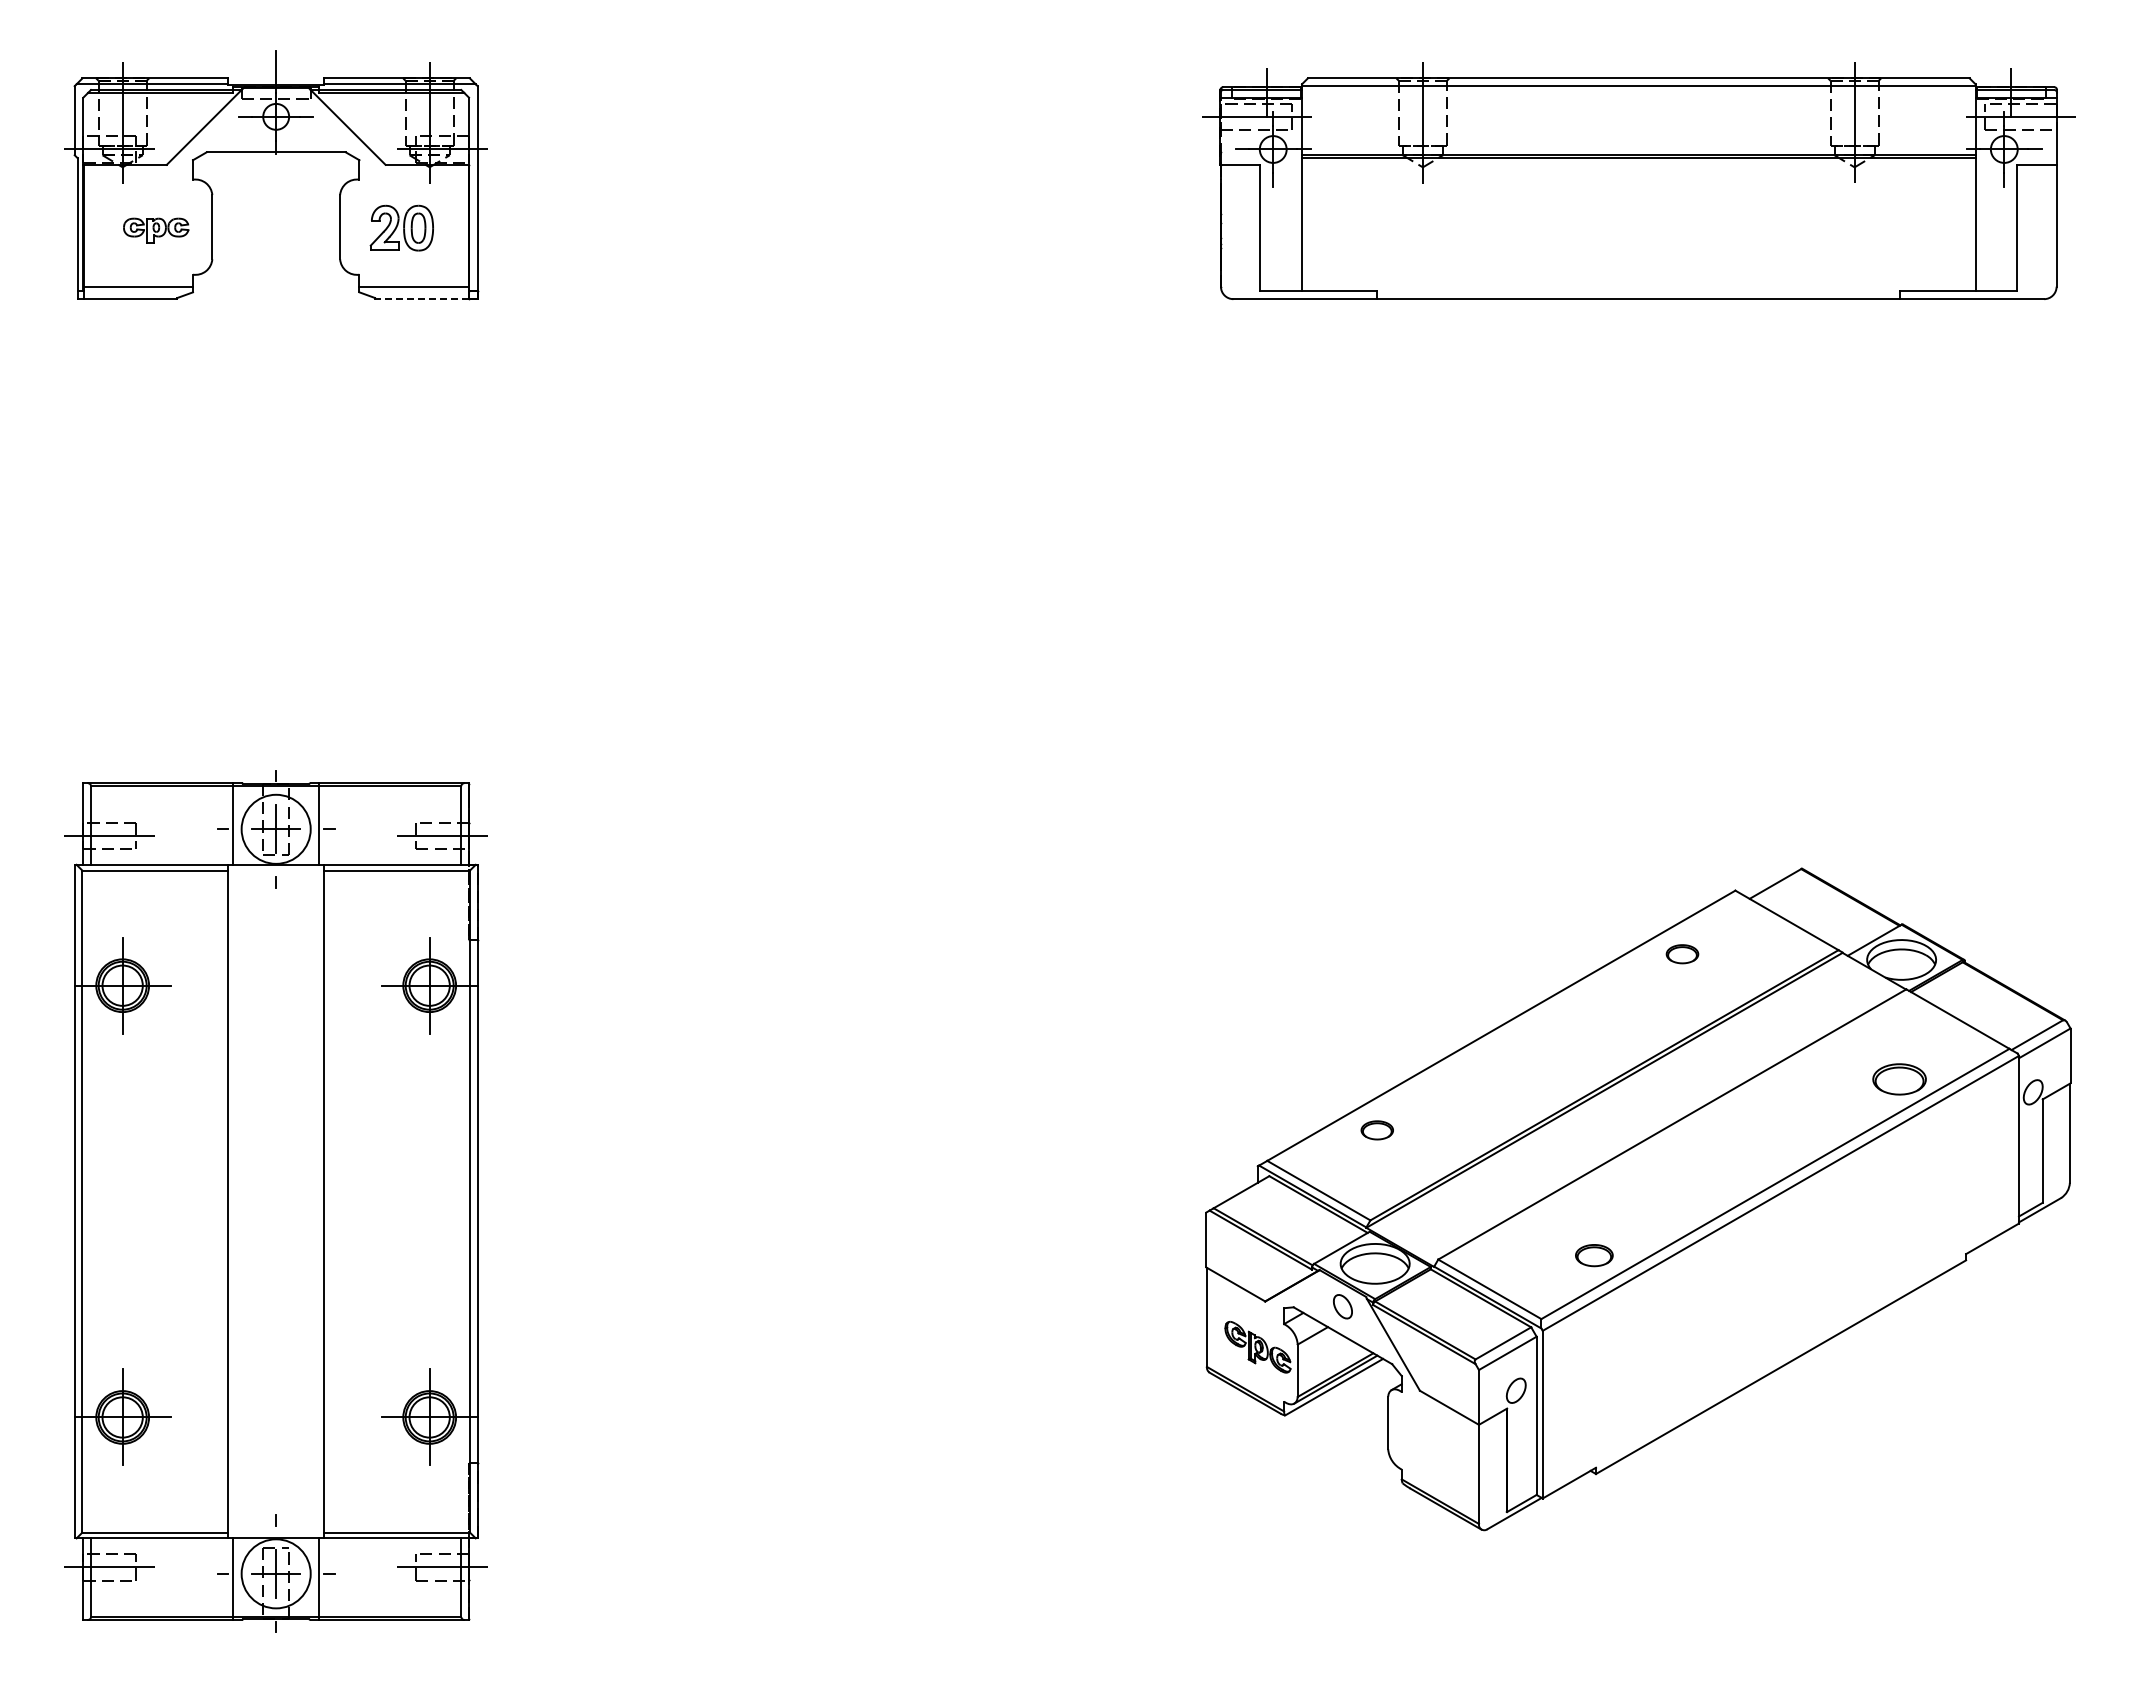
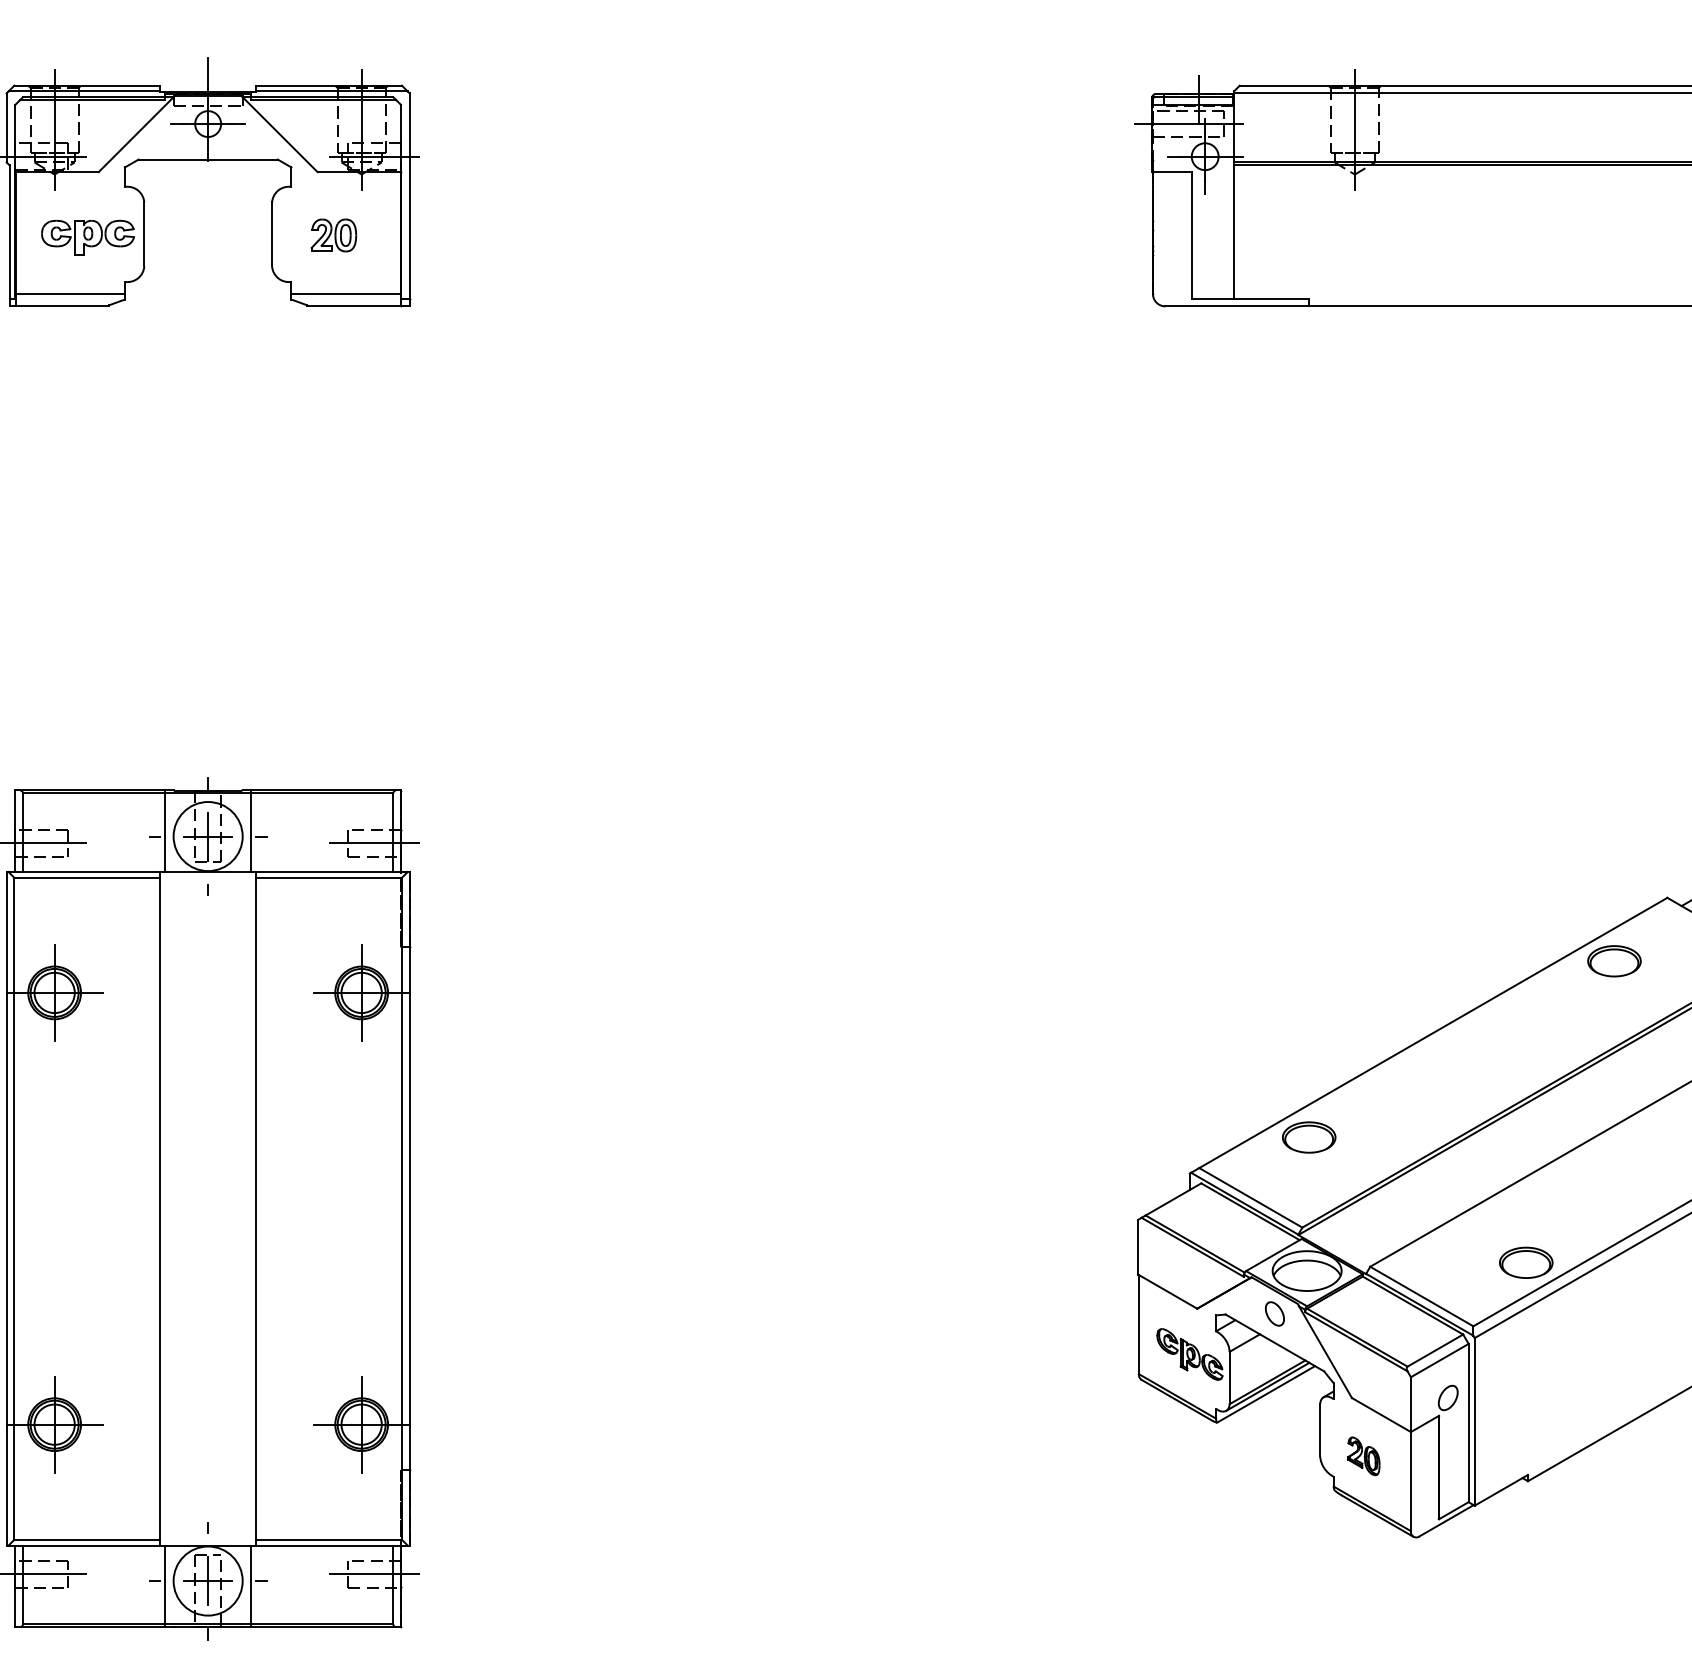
part: (401, 228) -> (333, 235), size x0.71
part: (156, 230) -> (88, 237), size x1.43
line: (421, 299) -> (353, 306), dashed -> solid
part: (1682, 954) -> (1614, 961), size x1.67
part: (1377, 1130) -> (1309, 1137), size x1.67
part: (1594, 1255) -> (1526, 1262), size x1.43
part: (1431, 1448) -> (1363, 1455), added

